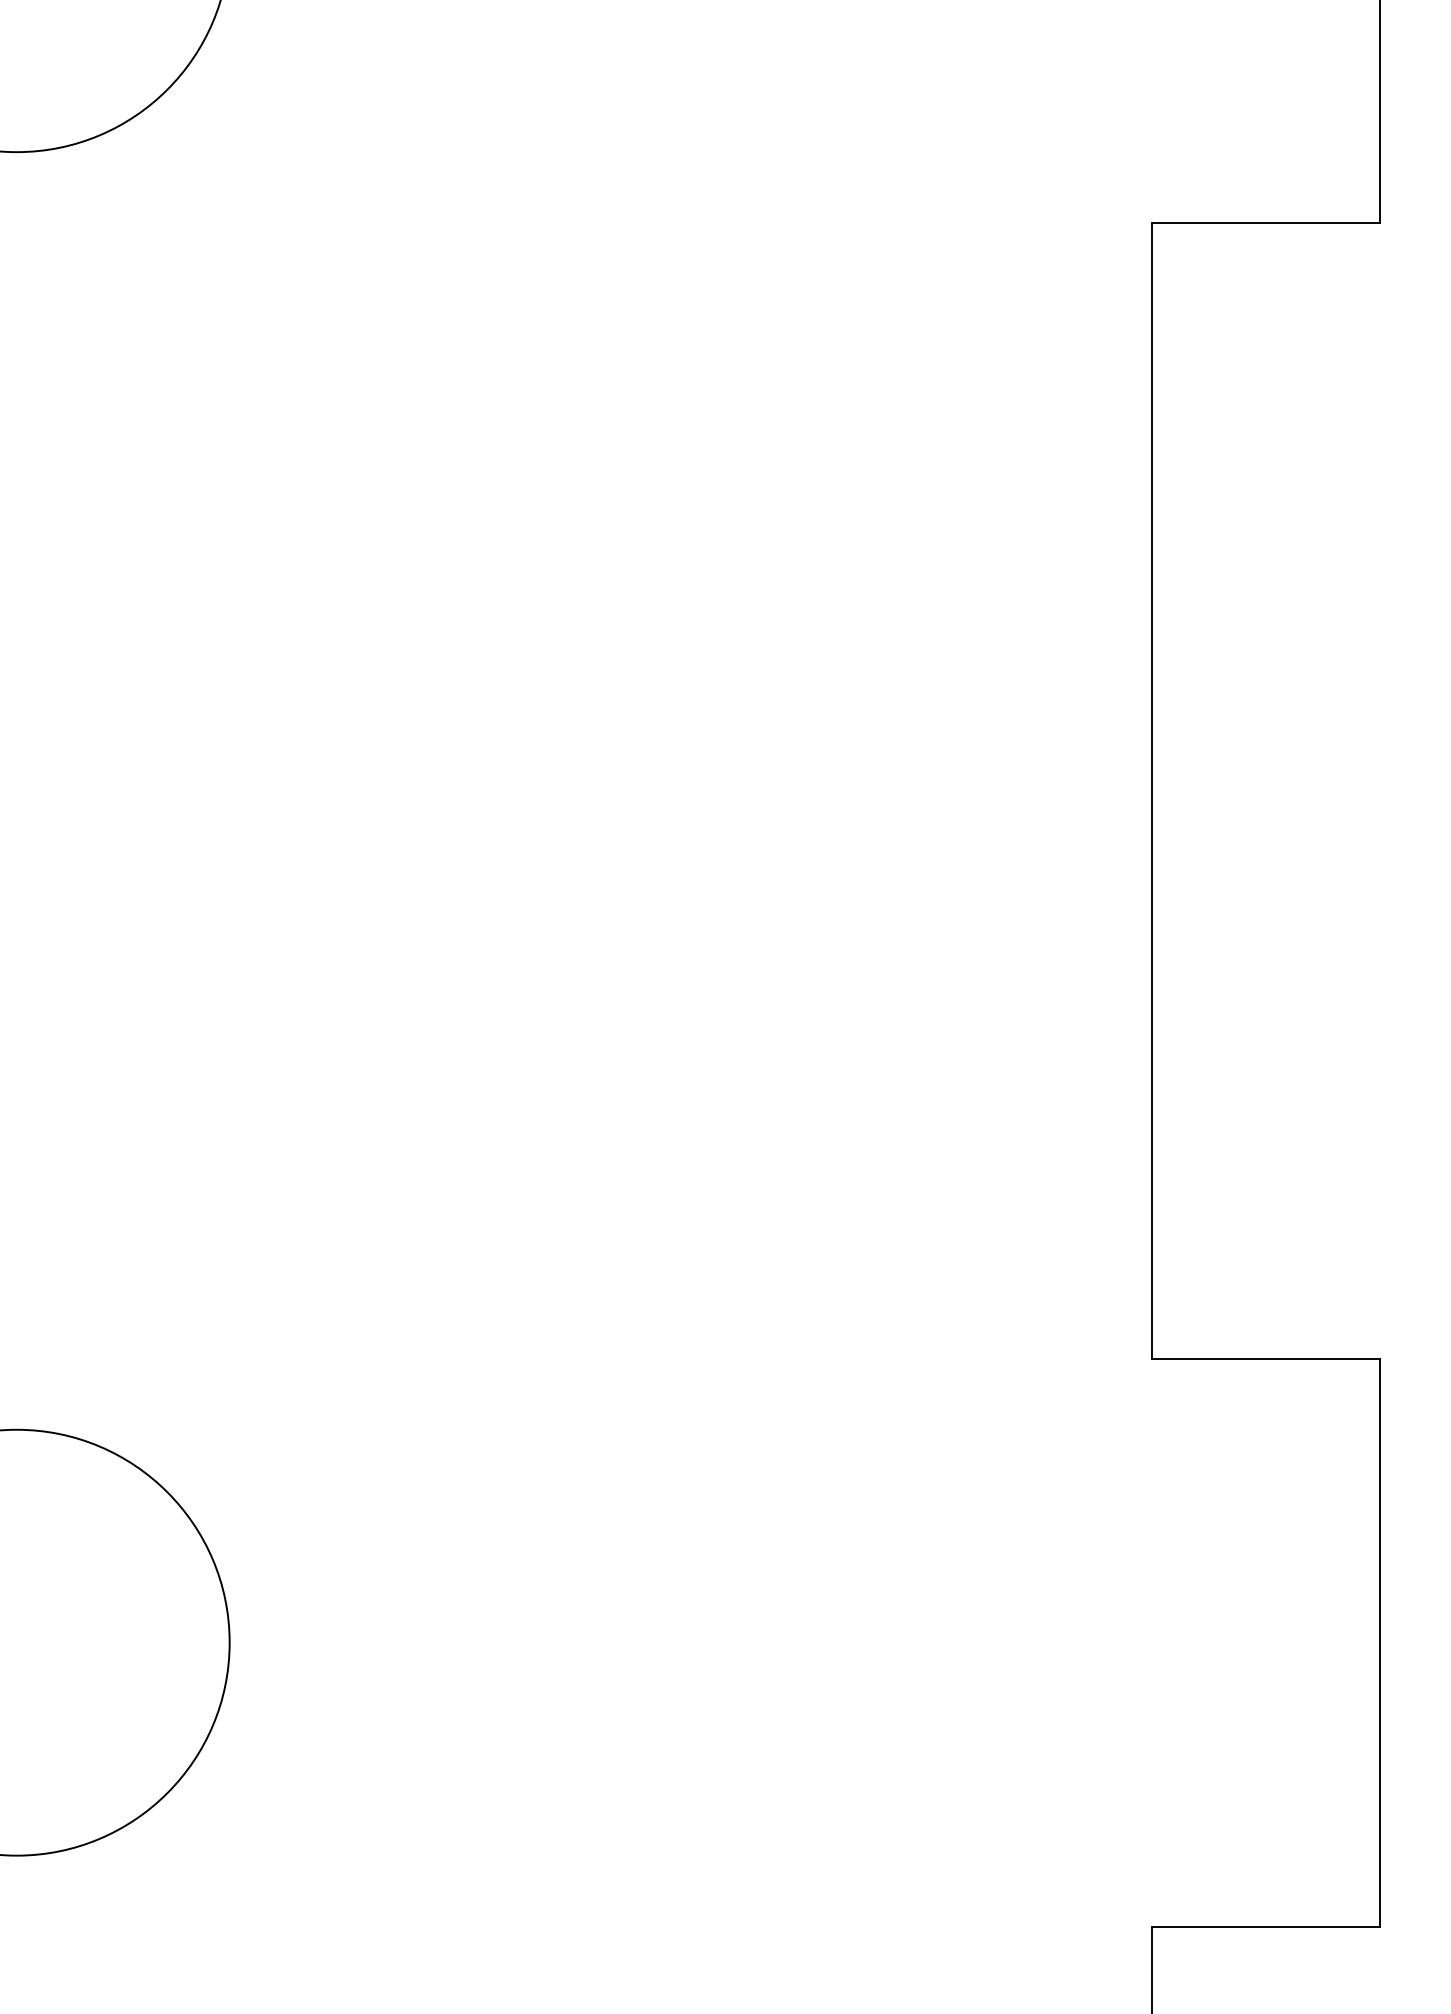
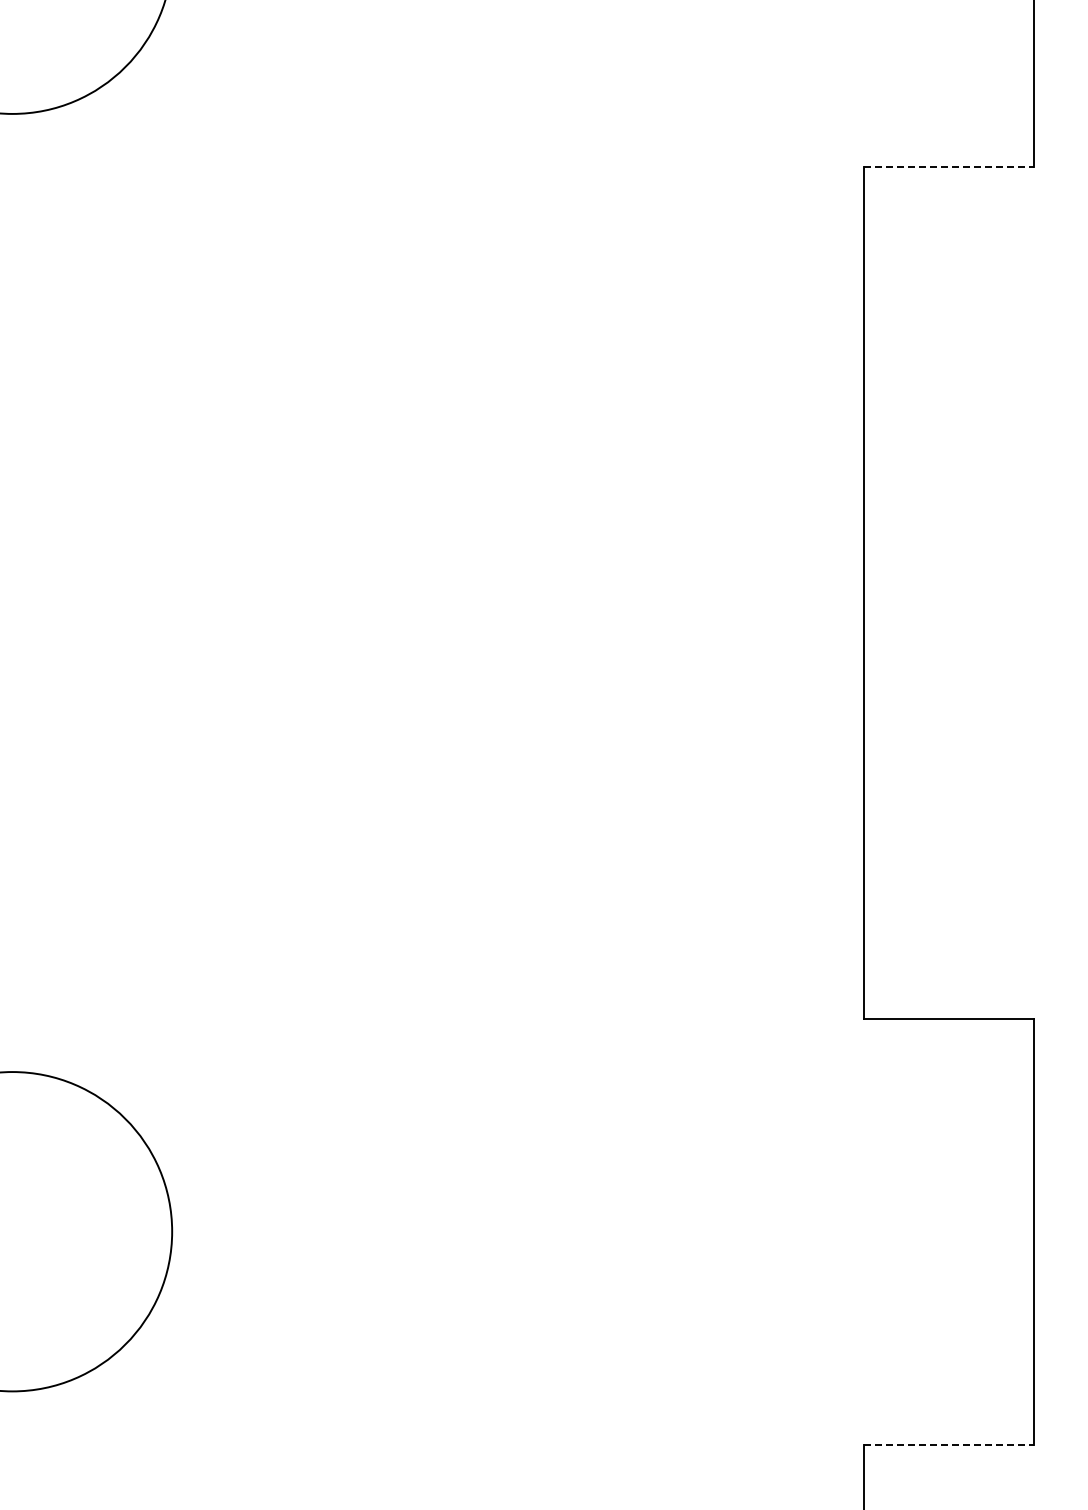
line: (1266, 223) -> (949, 167), solid -> dashed
line: (1266, 1926) -> (949, 1444), solid -> dashed

